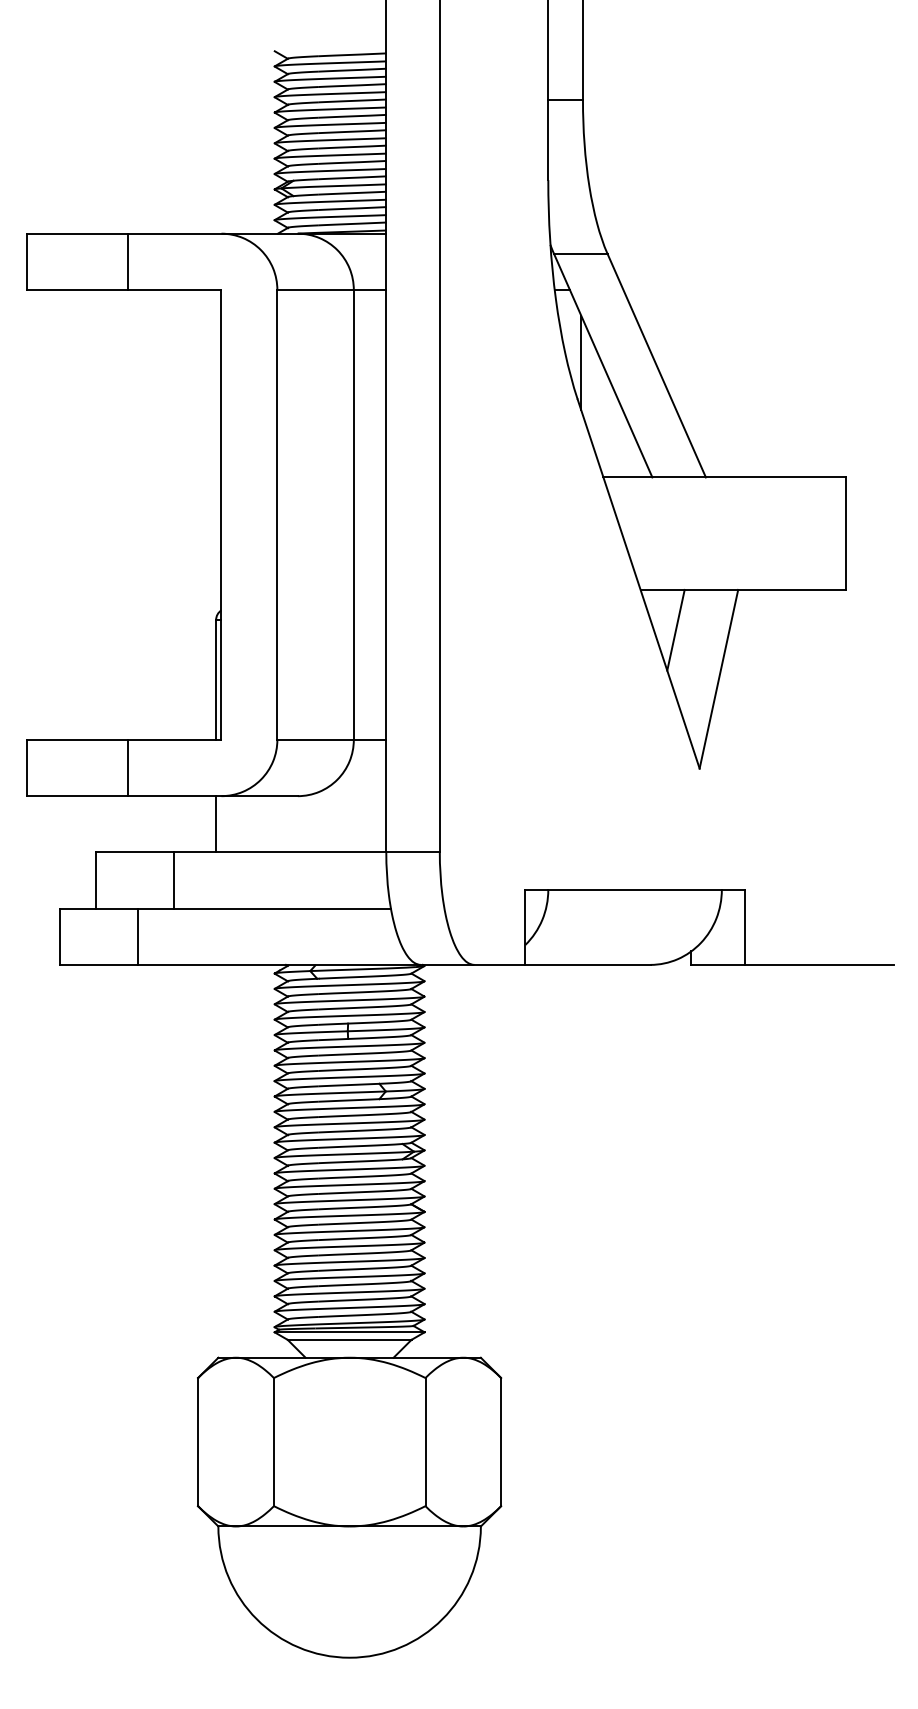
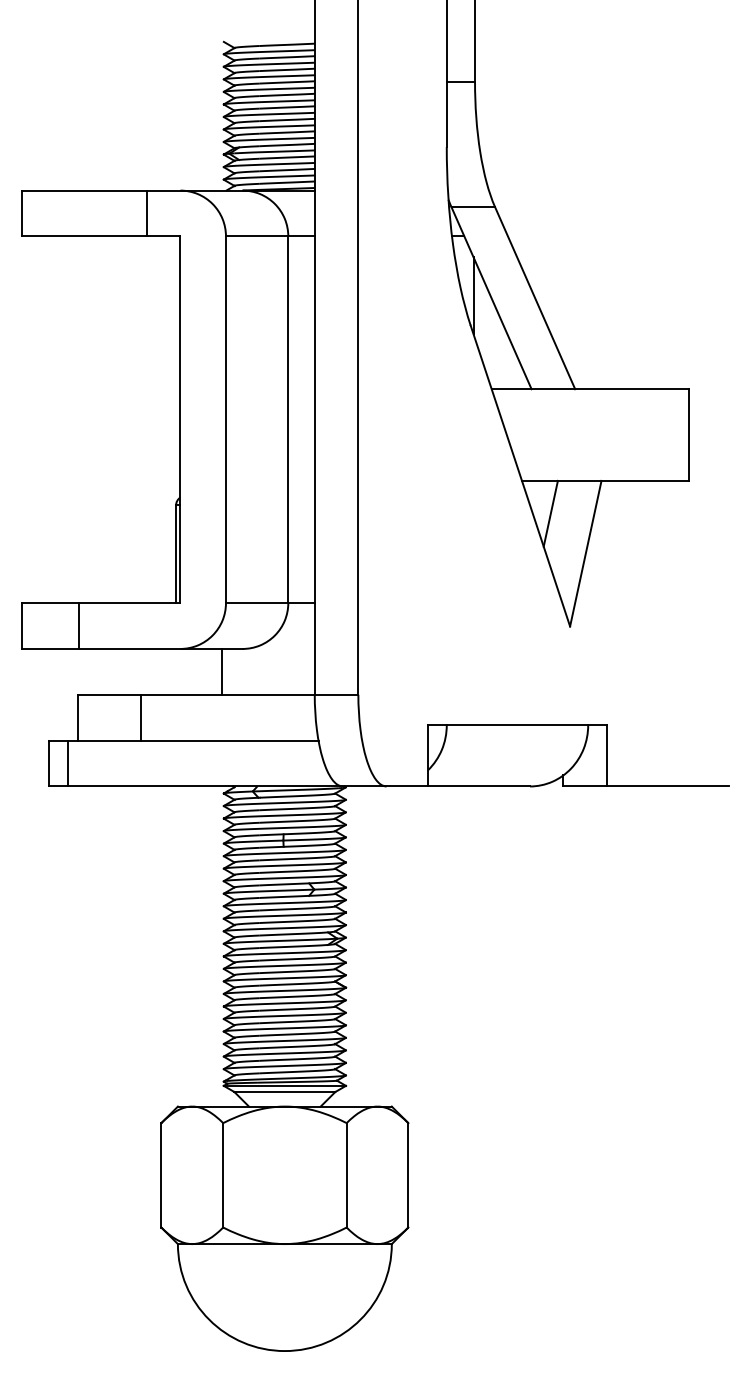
line: (128, 261) -> (147, 213), moved
line: (128, 767) -> (79, 625), moved
line: (216, 824) -> (222, 672), moved
line: (138, 936) -> (68, 763), moved

